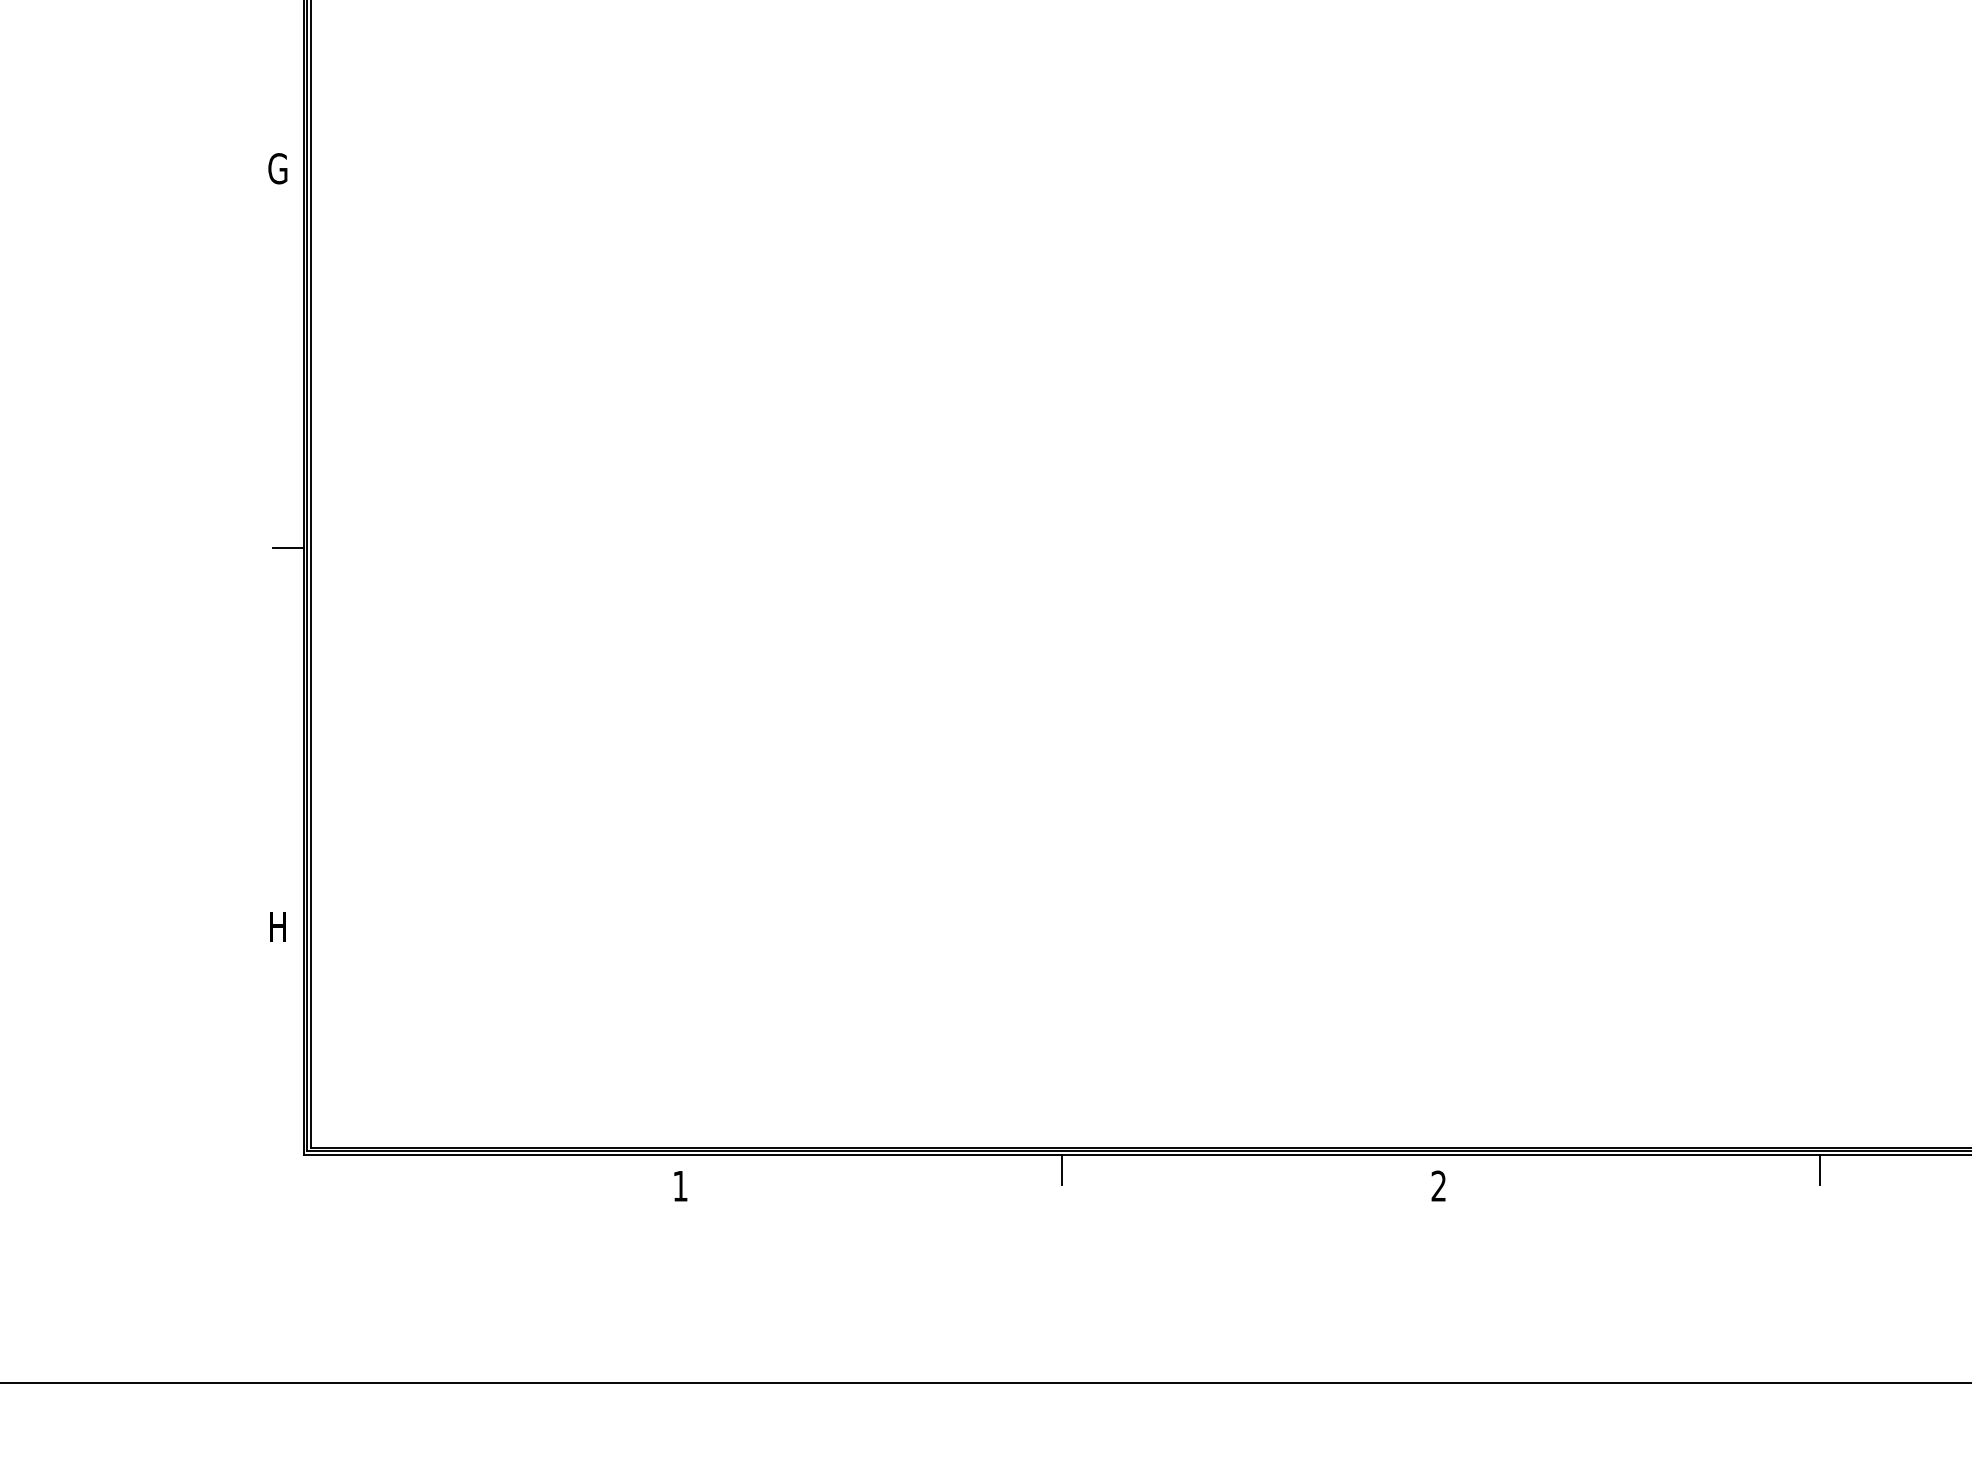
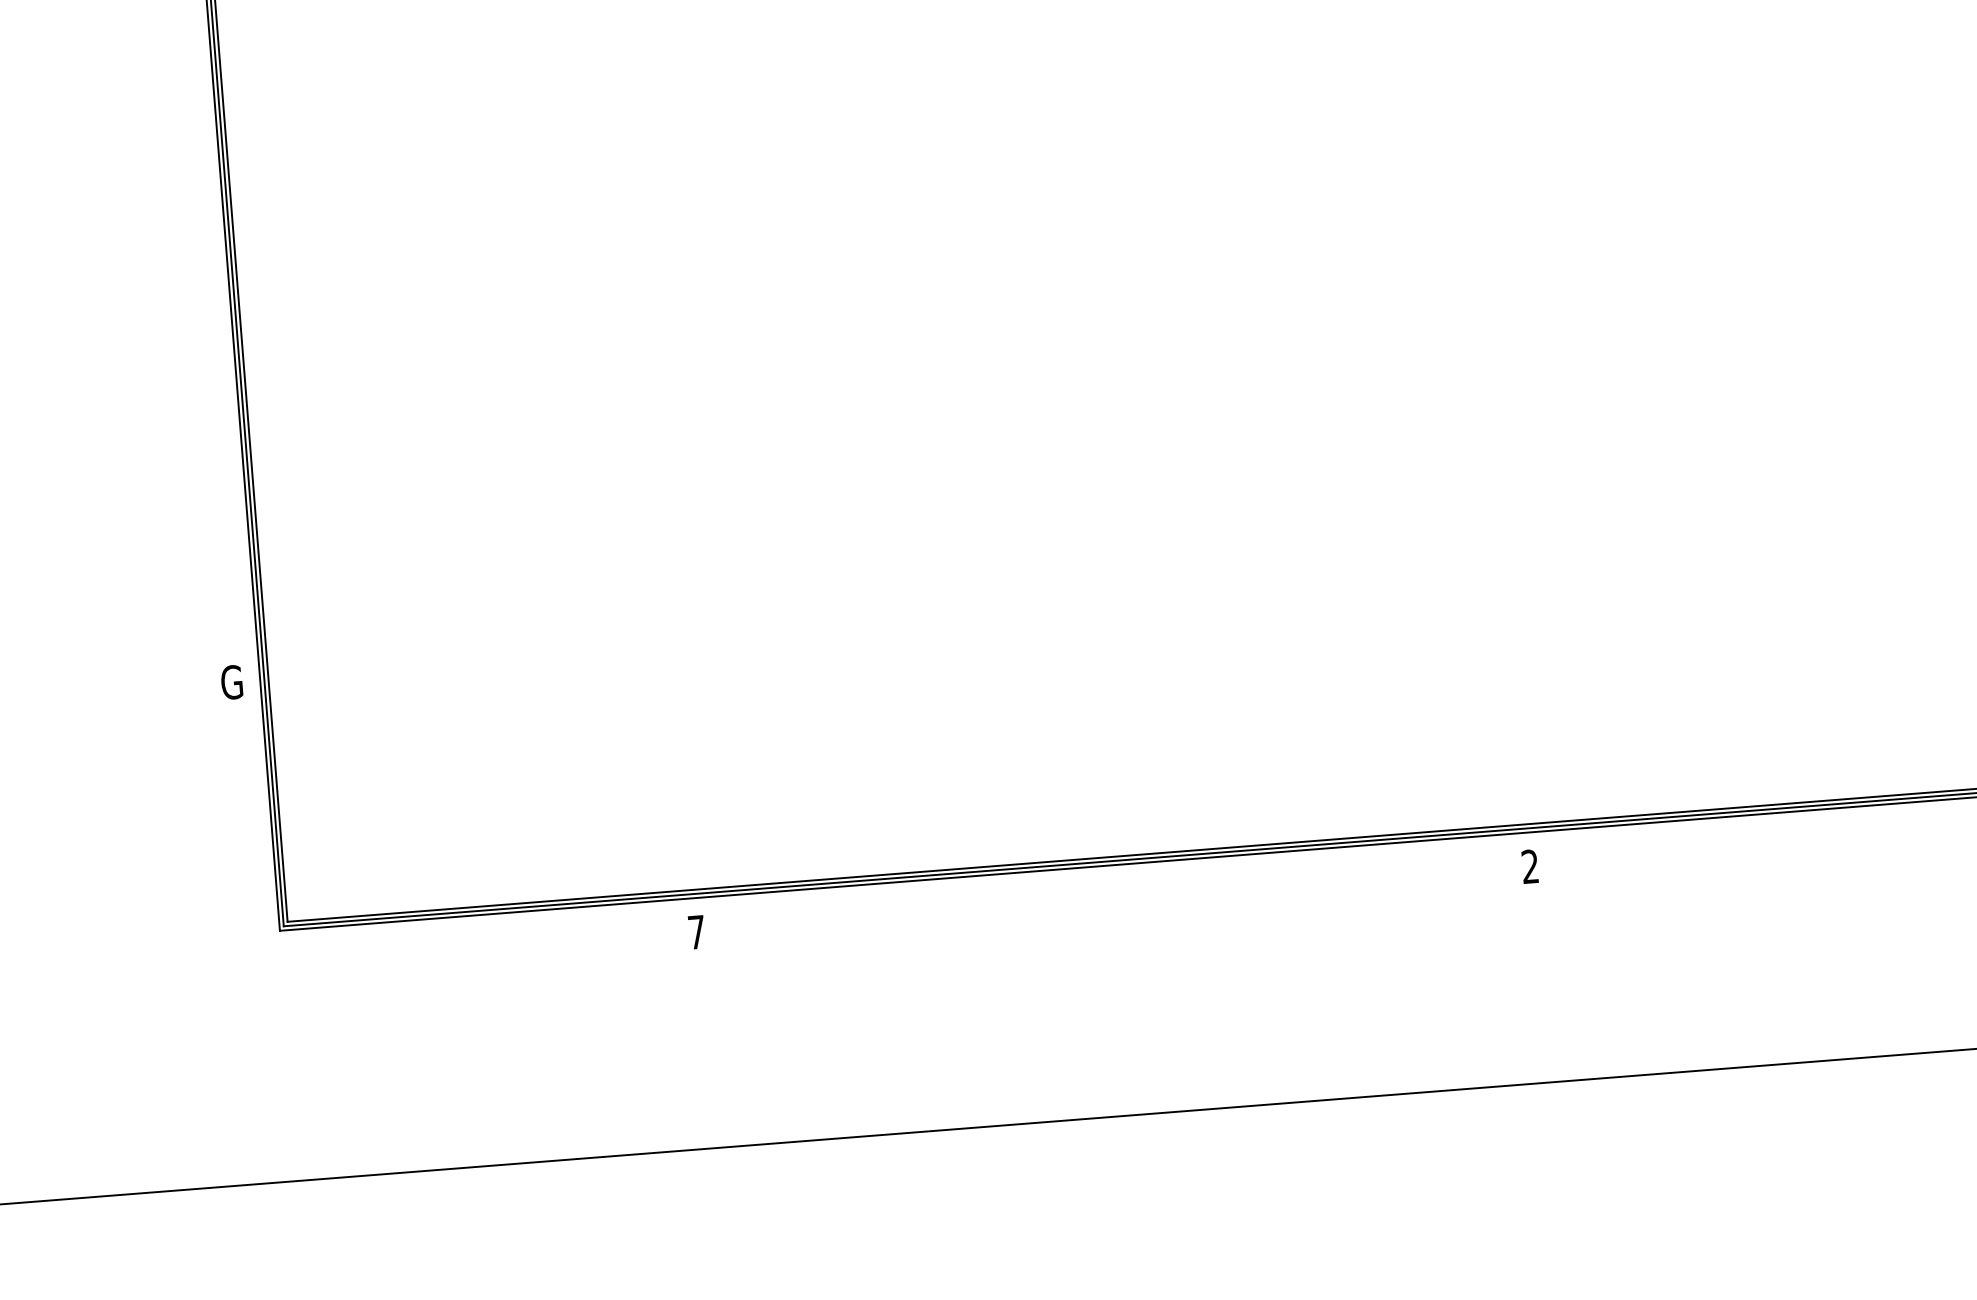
line: (288, 548) -> (210, 265), removed
text: (277, 926) -> (231, 681), H -> G
line: (1062, 1170) -> (1115, 882), removed
line: (1820, 1170) -> (1948, 816), removed
text: (680, 1186) -> (696, 932), 1 -> 7

